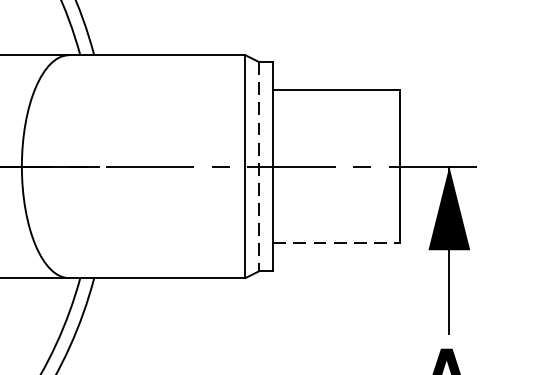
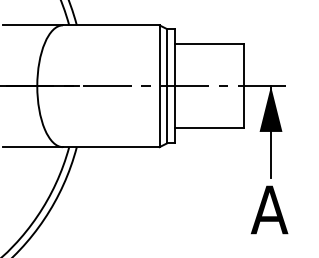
line: (260, 167) -> (167, 86), dashed -> solid
line: (336, 243) -> (209, 128), dashed -> solid

